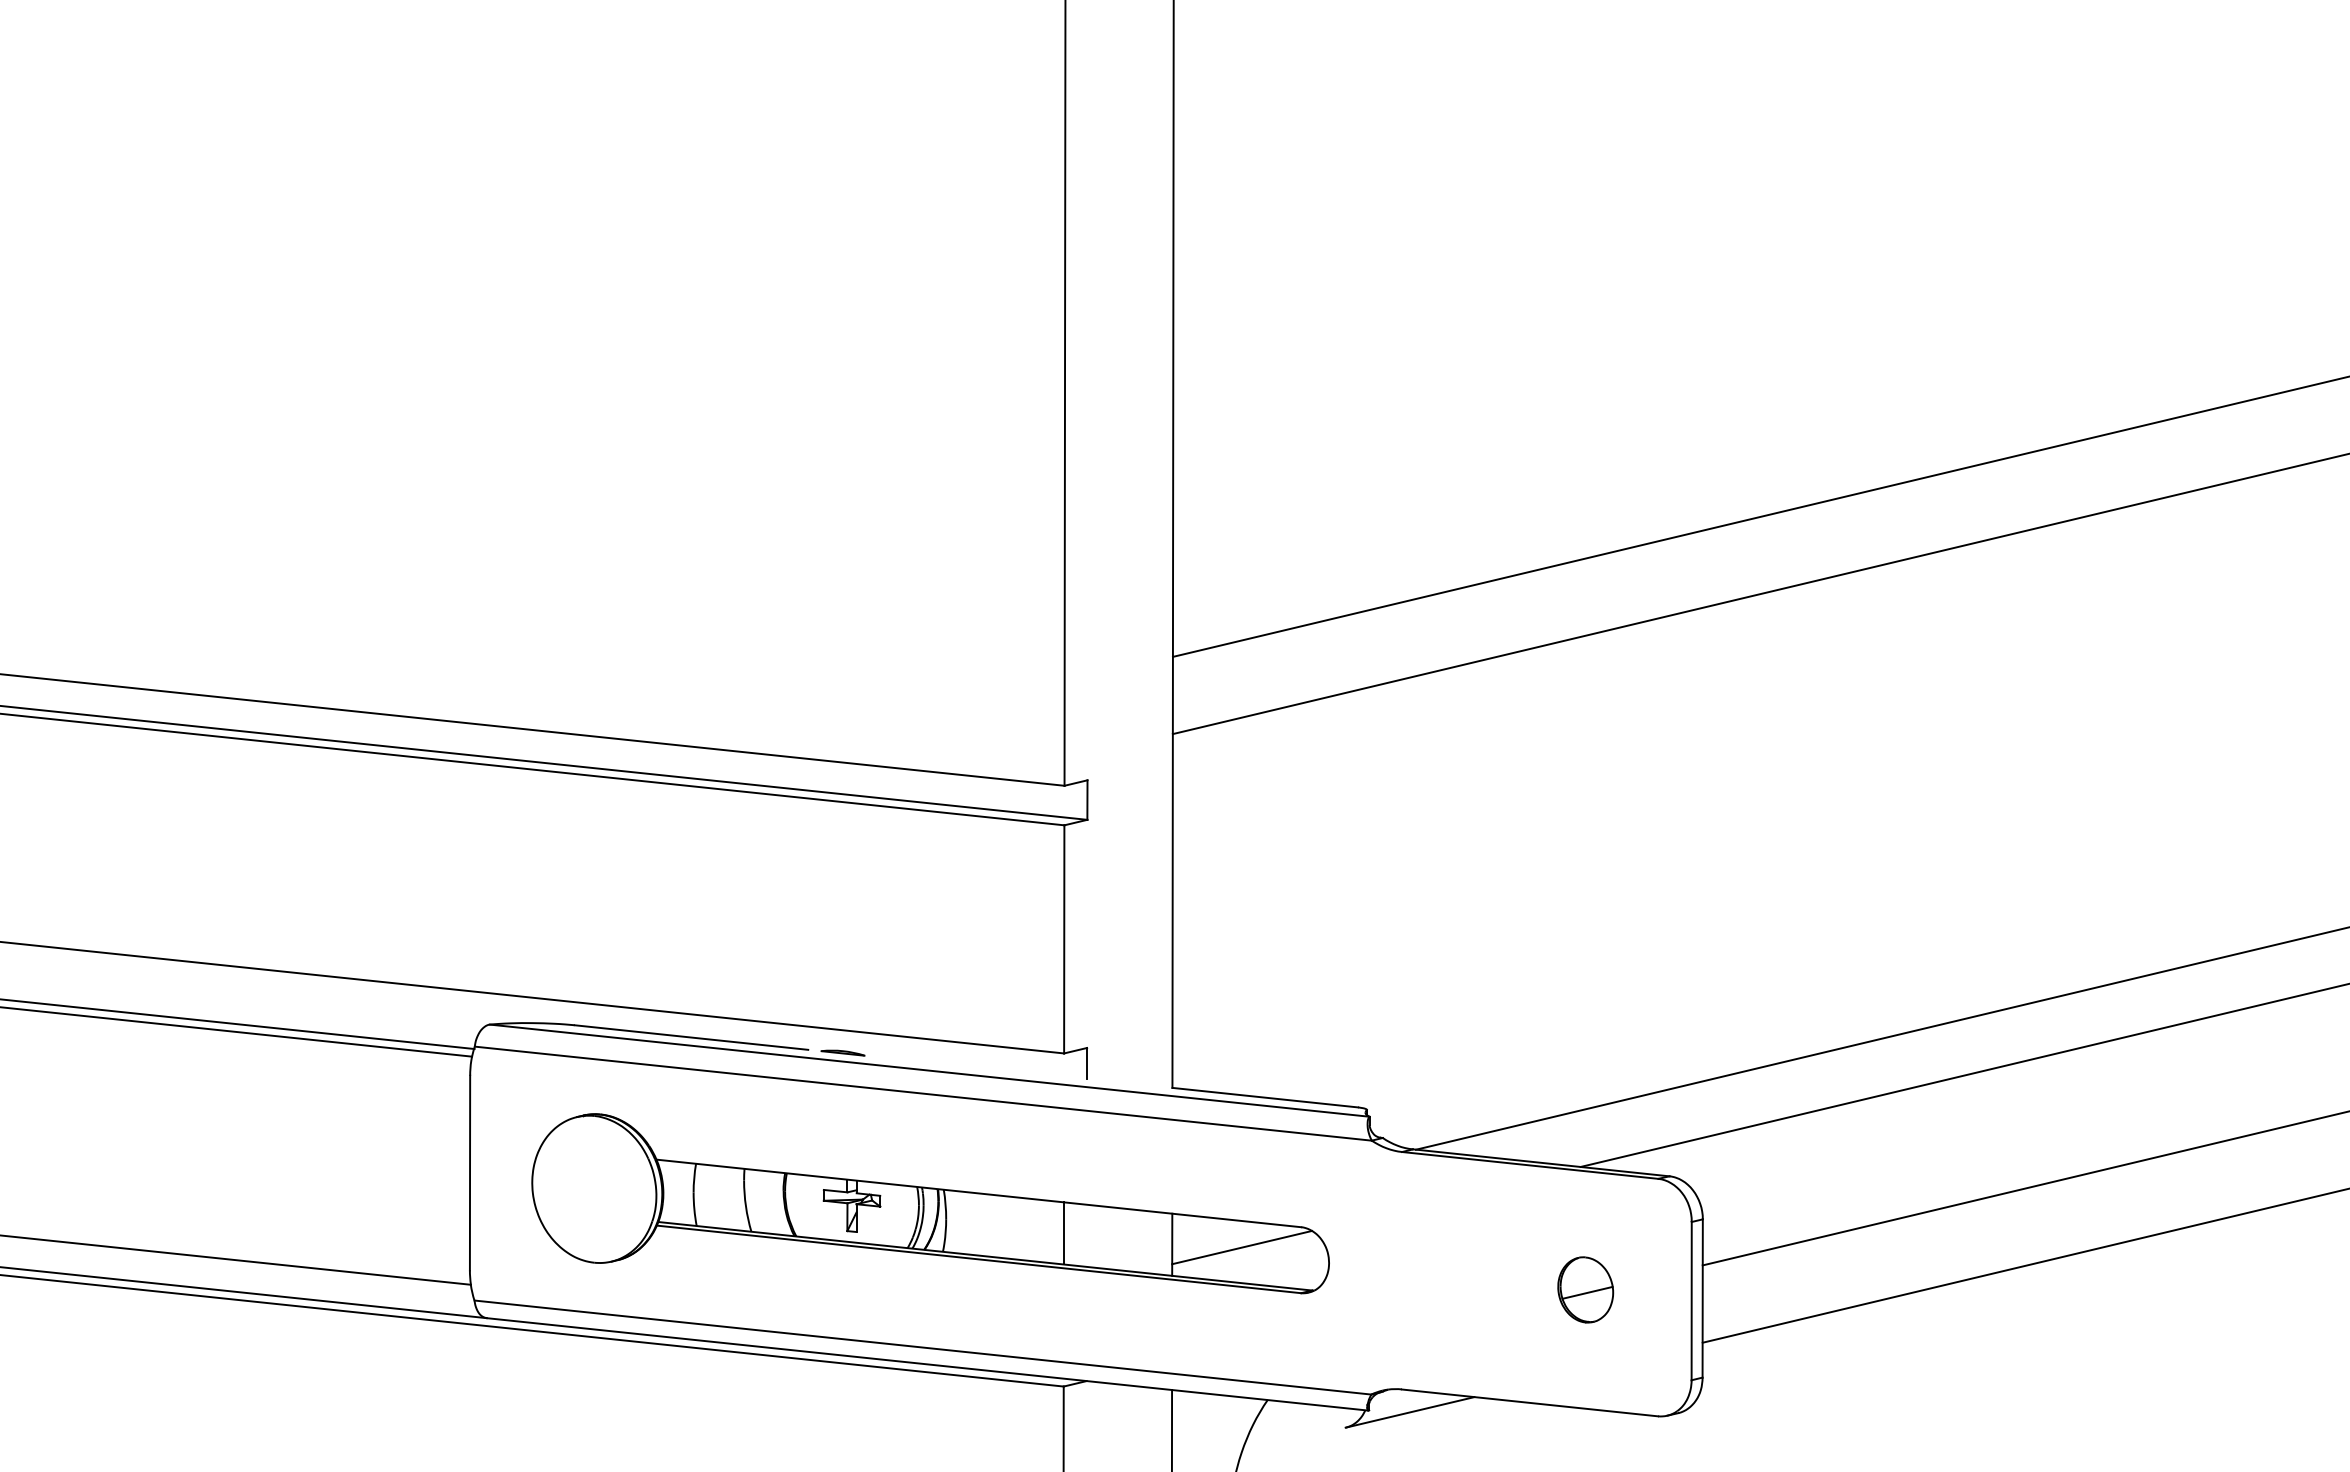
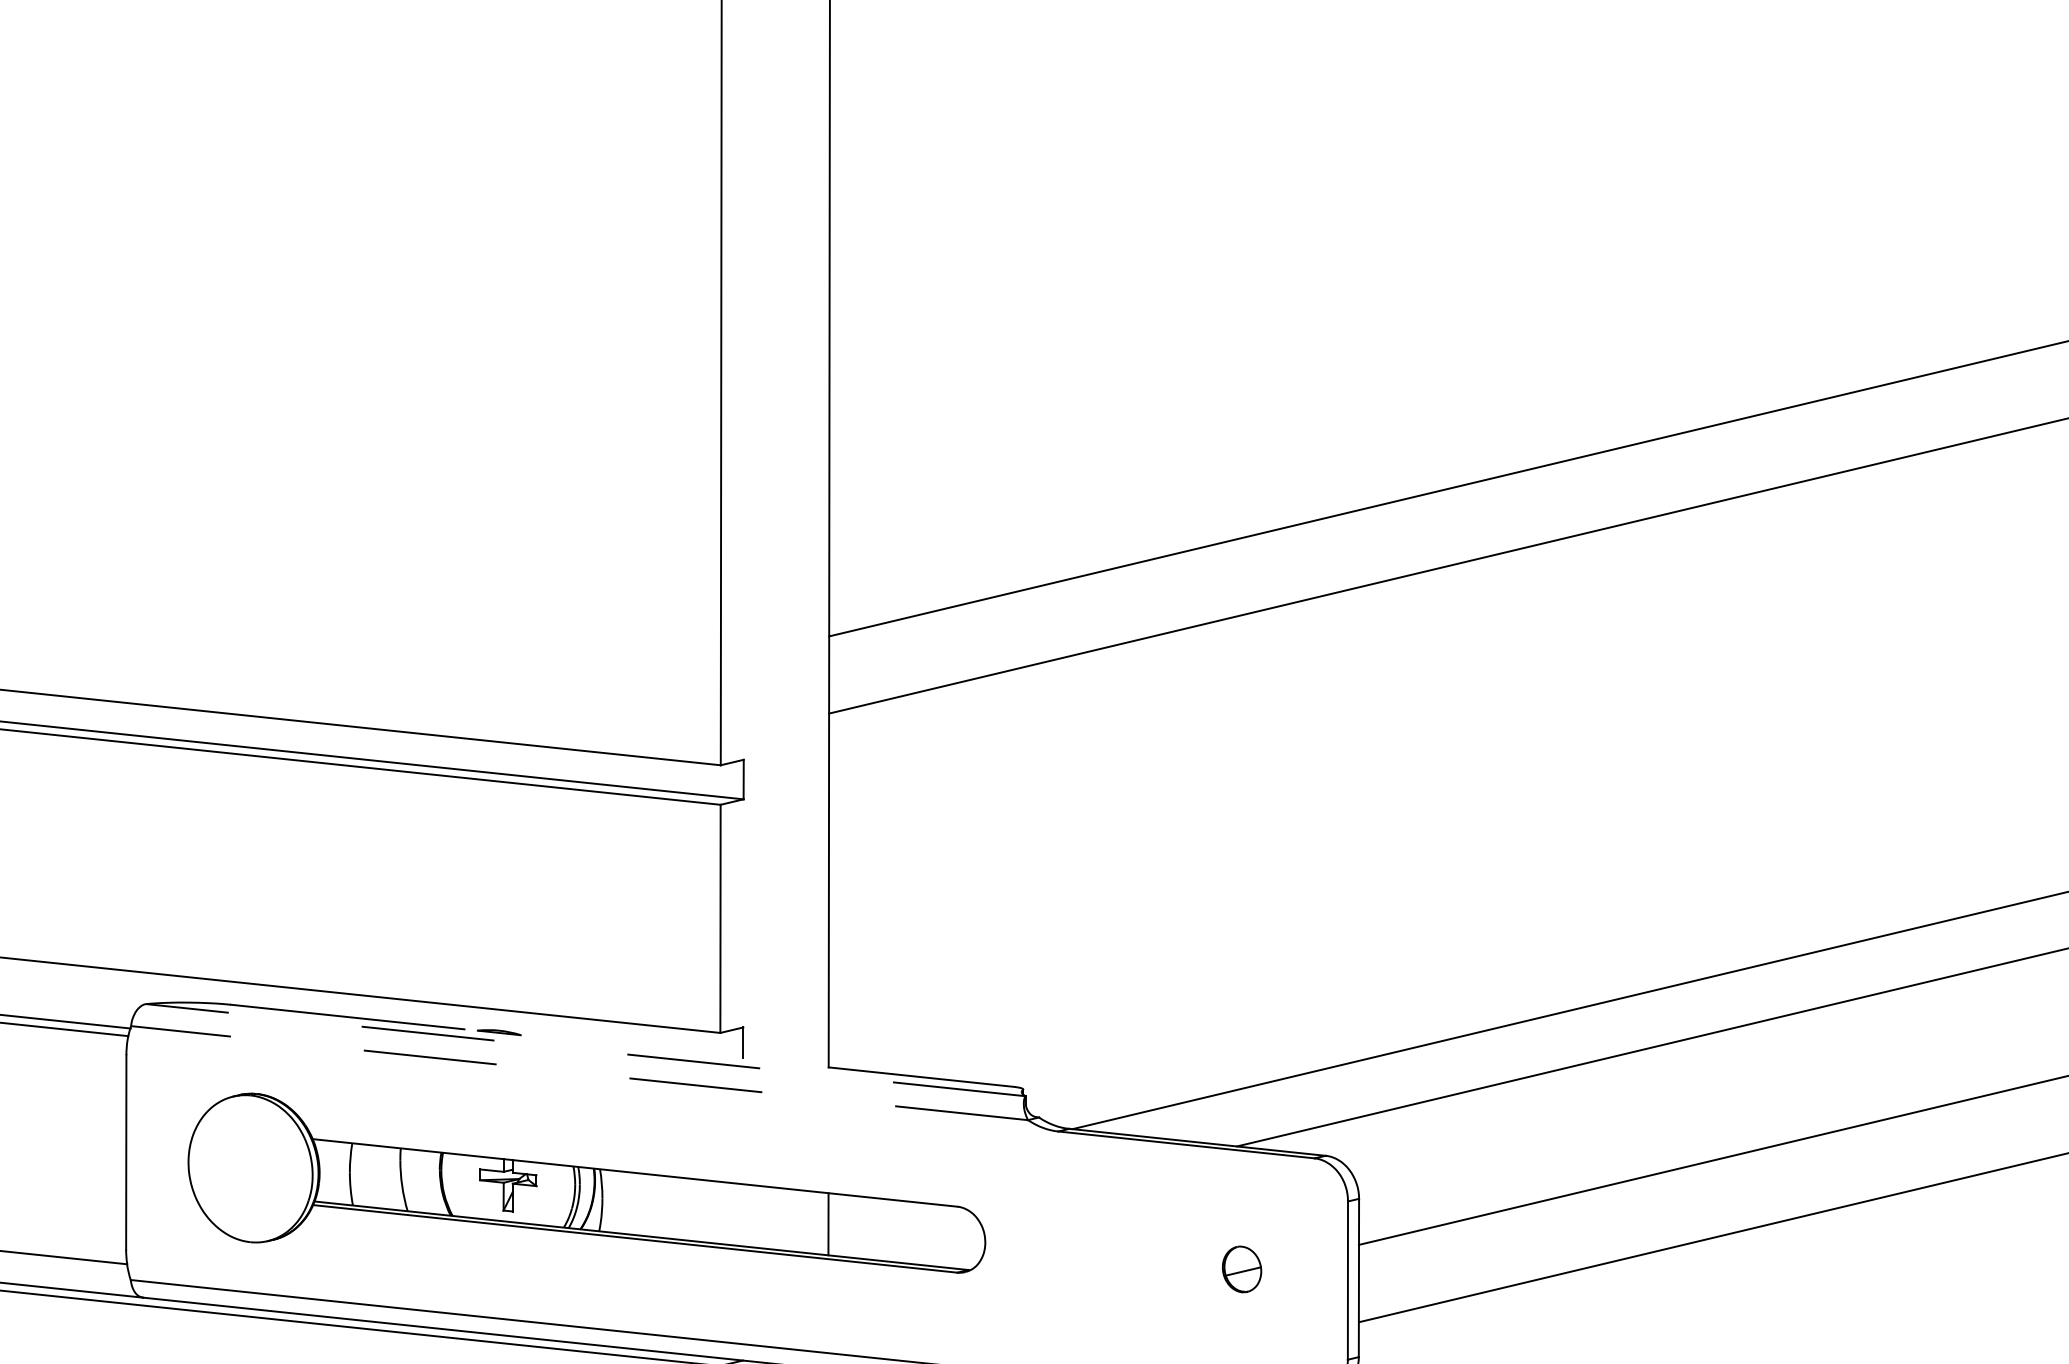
line: (929, 1070) -> (585, 1049), solid -> dashed
line: (923, 1093) -> (579, 1072), solid -> dashed
line: (1064, 1233) -> (720, 1212), removed
line: (1242, 1247) -> (898, 1226), removed
part: (1585, 1289) -> (1241, 1268), size x0.7

